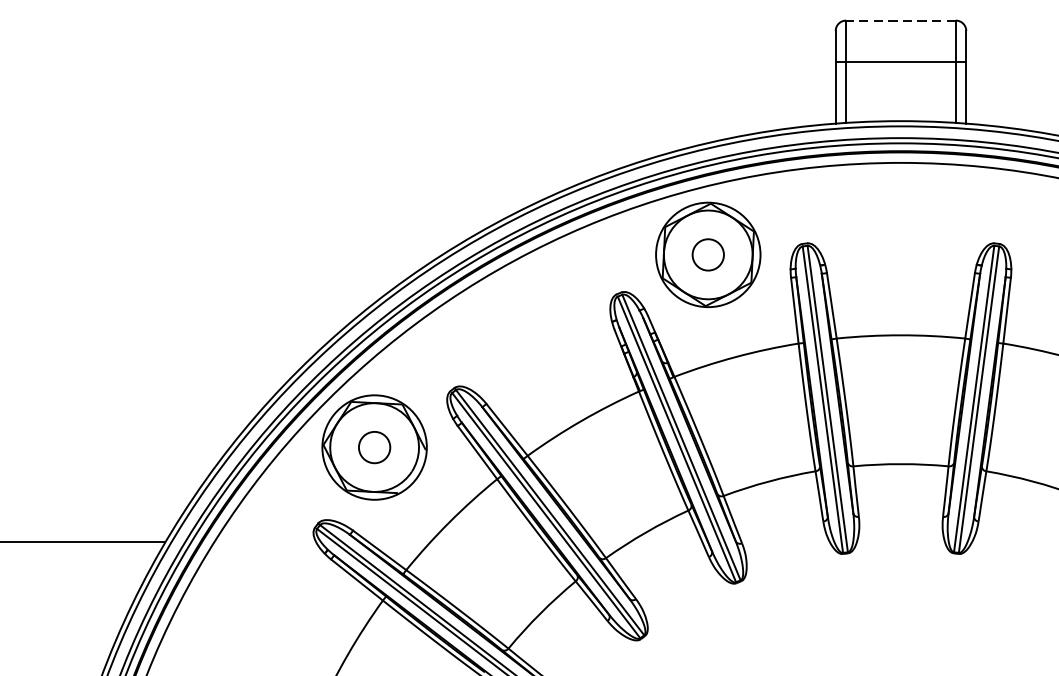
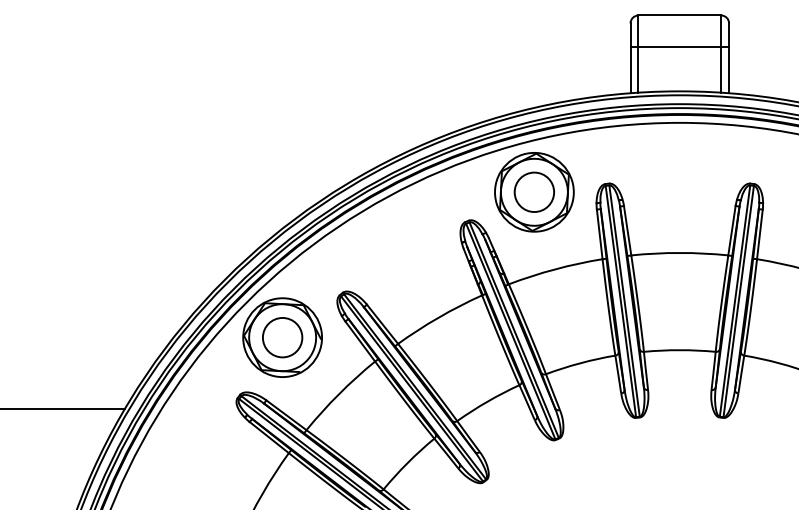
line: (900, 20) -> (679, 15), dashed -> solid
circle: (708, 255) -> (534, 192), size x1.67
circle: (374, 447) -> (282, 337), size x1.67

